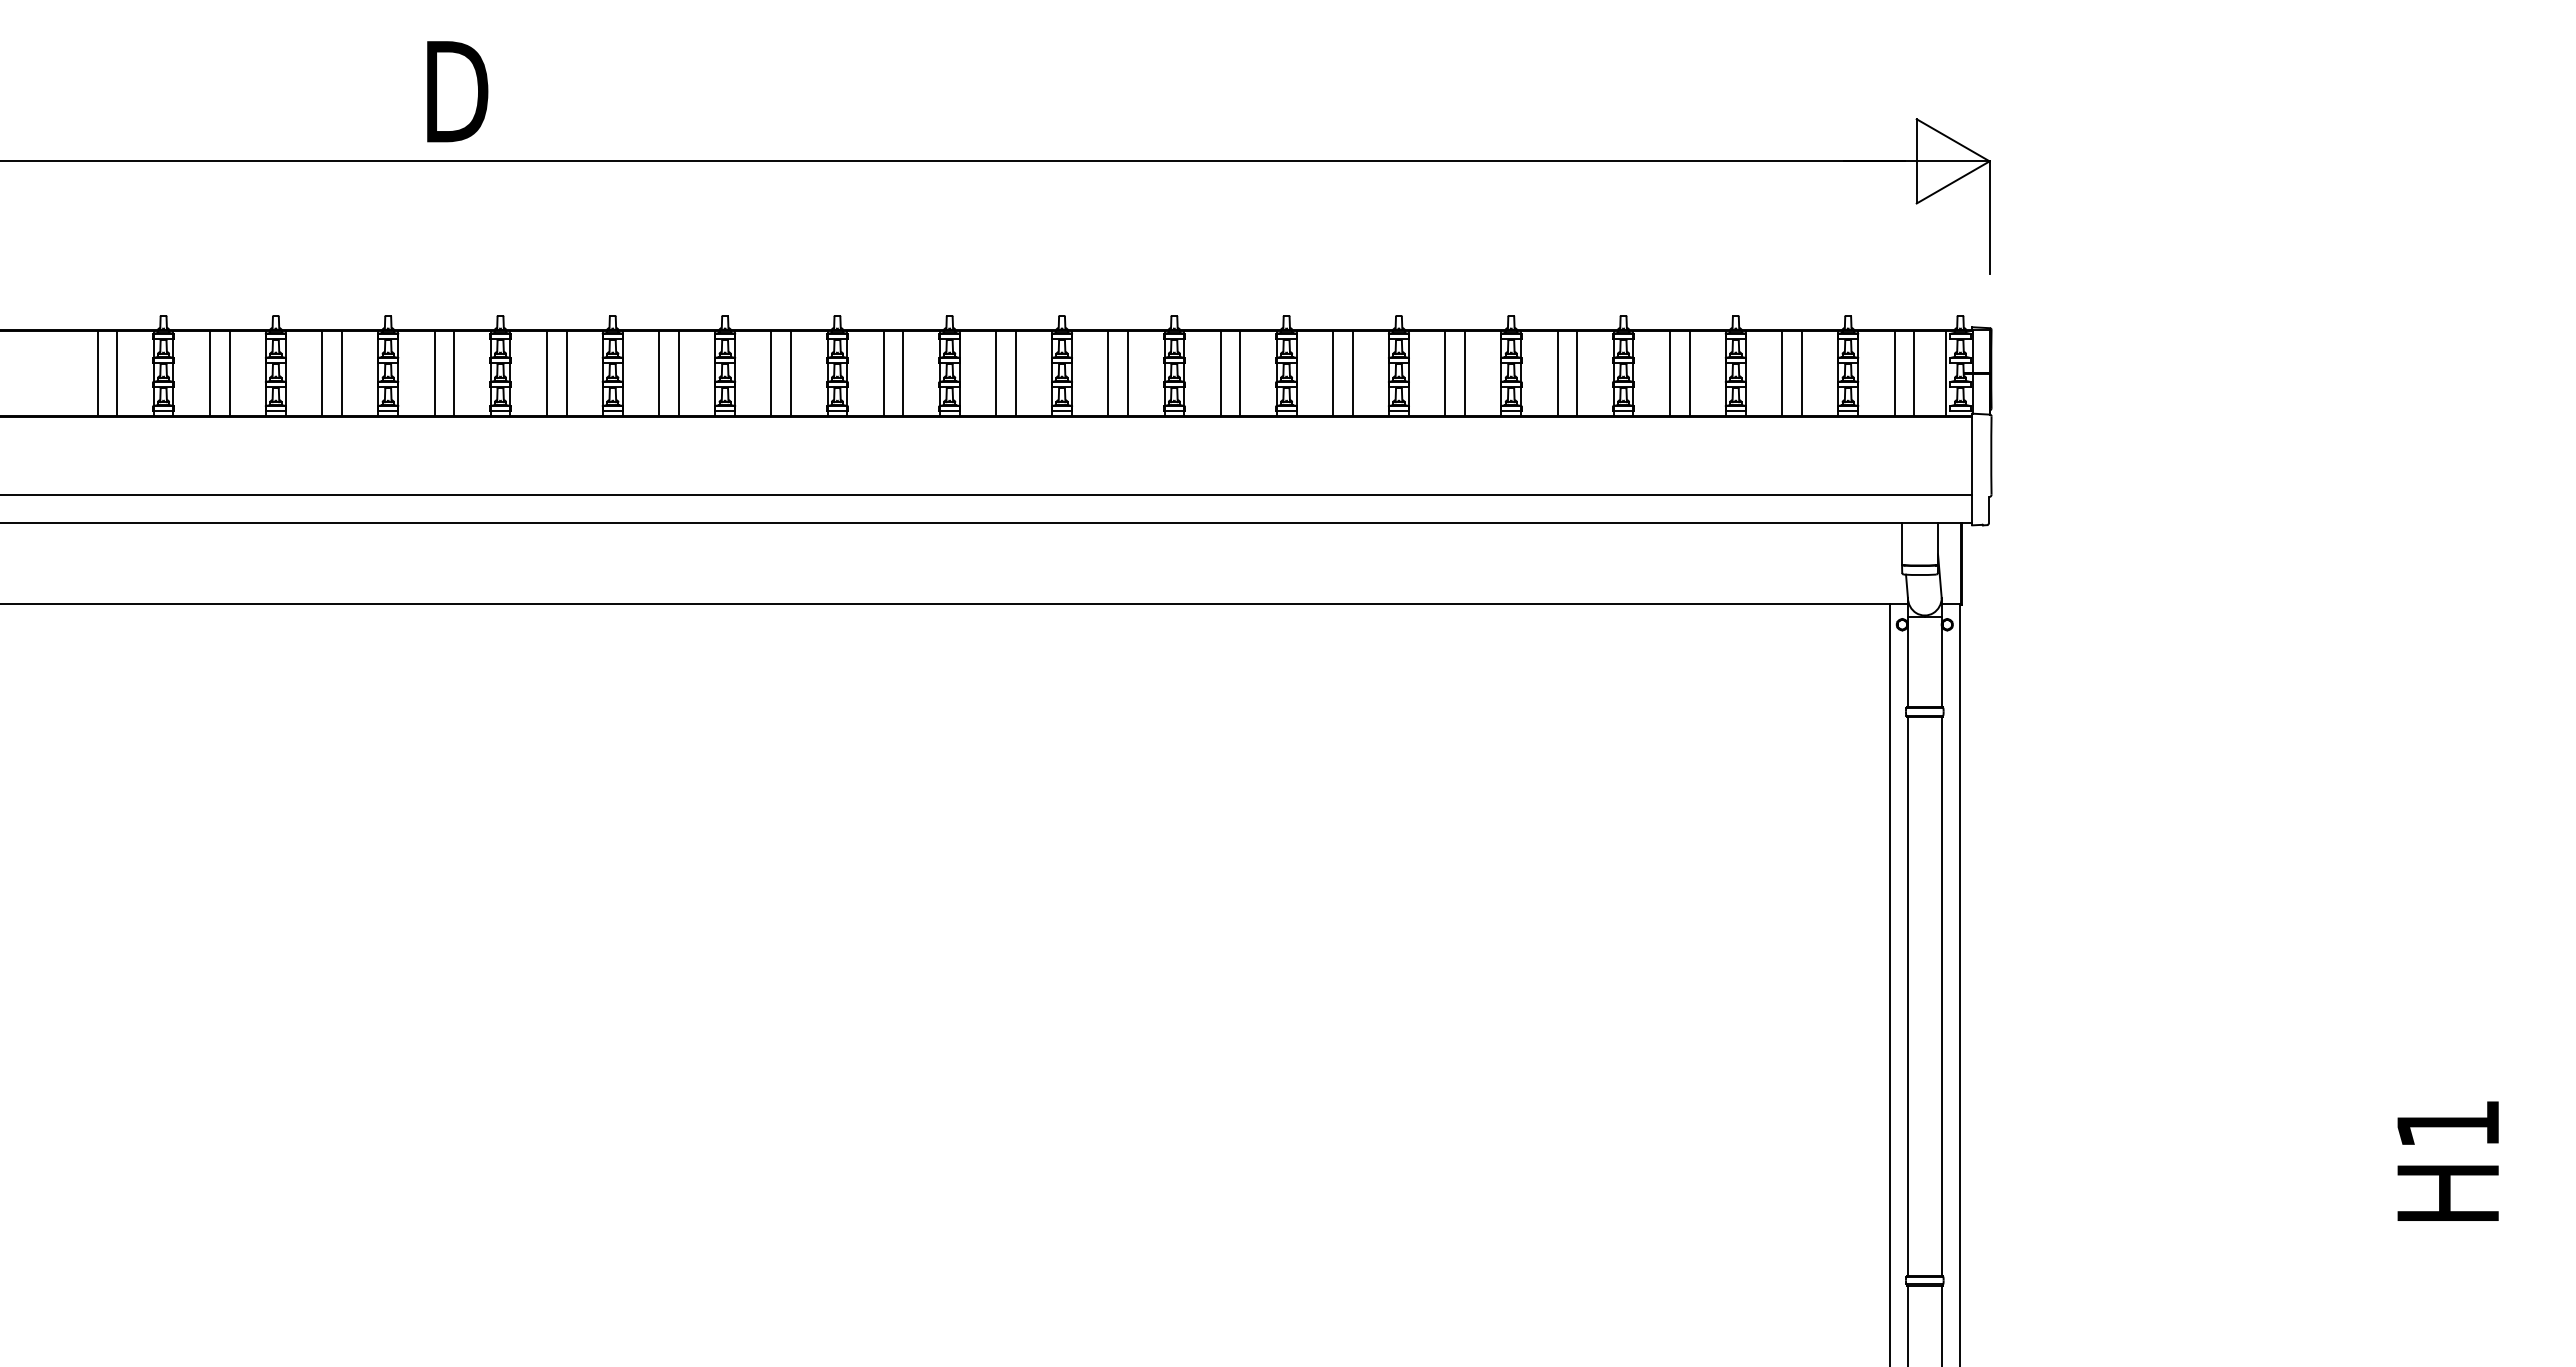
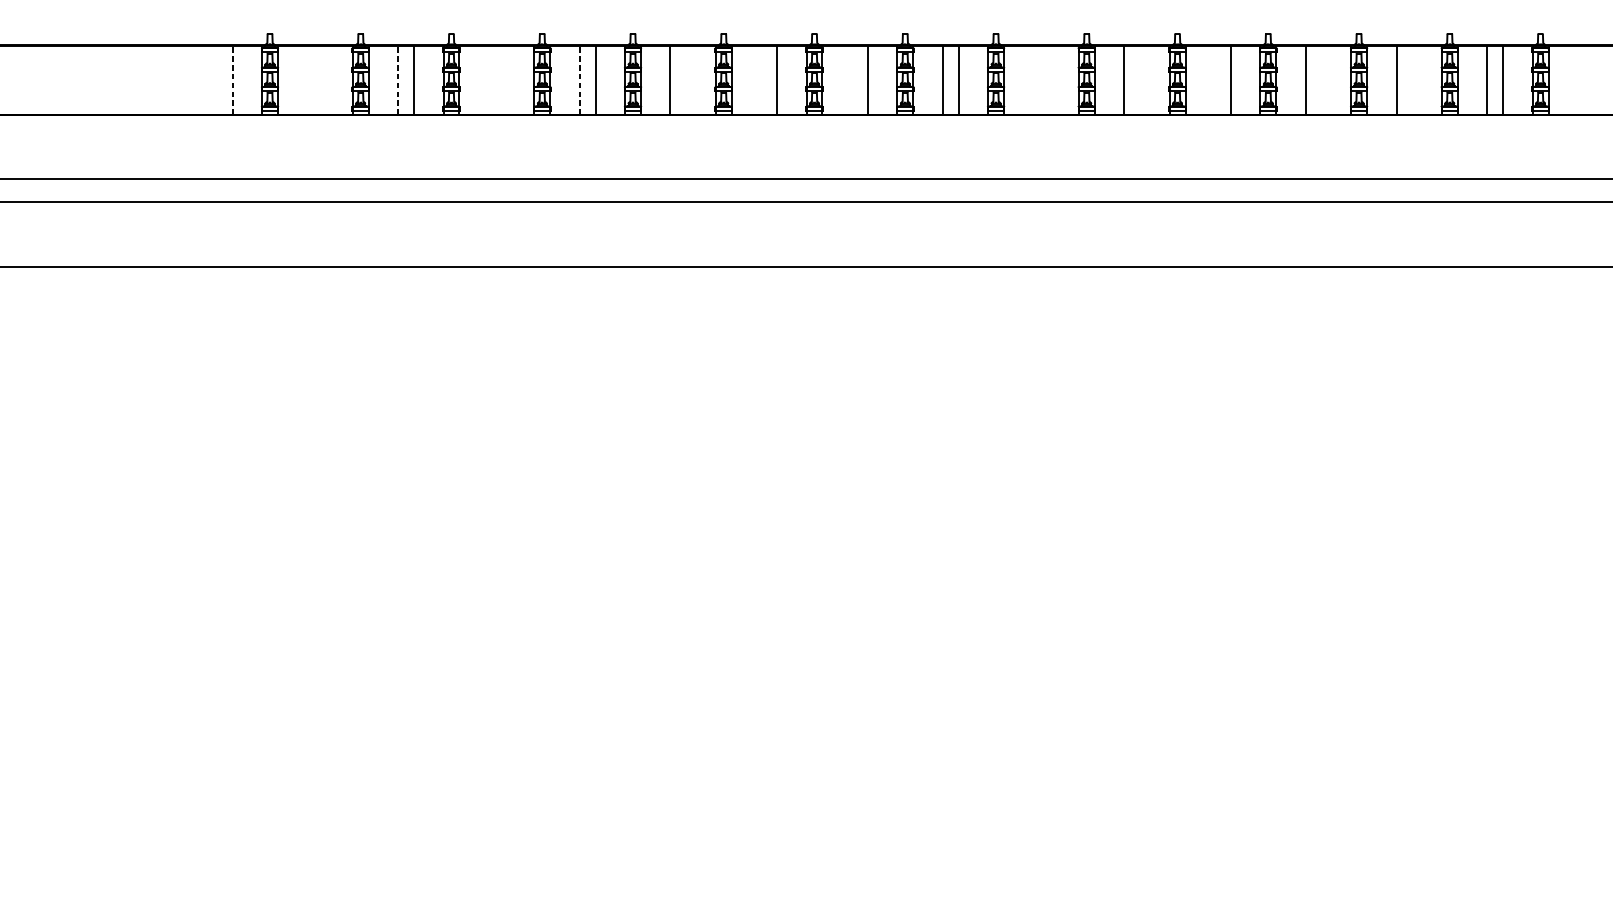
line: (97, 373) -> (216, 80), removed
line: (117, 373) -> (232, 80), solid -> dashed
line: (209, 373) -> (307, 80), removed
line: (229, 373) -> (323, 80), removed
line: (322, 373) -> (398, 80), solid -> dashed
line: (434, 373) -> (488, 80), removed
line: (454, 373) -> (505, 80), removed
line: (546, 373) -> (579, 80), solid -> dashed
line: (678, 373) -> (686, 80), removed
line: (771, 373) -> (761, 80), removed
line: (883, 373) -> (851, 80), removed
line: (1108, 373) -> (1033, 80), removed
line: (1128, 373) -> (1049, 80), removed
line: (1240, 373) -> (1140, 80), removed
line: (1332, 373) -> (1214, 80), removed
line: (1464, 373) -> (1321, 80), removed
line: (1577, 373) -> (1412, 80), removed
line: (1782, 373) -> (1578, 80), removed
line: (1801, 373) -> (1593, 80), removed

